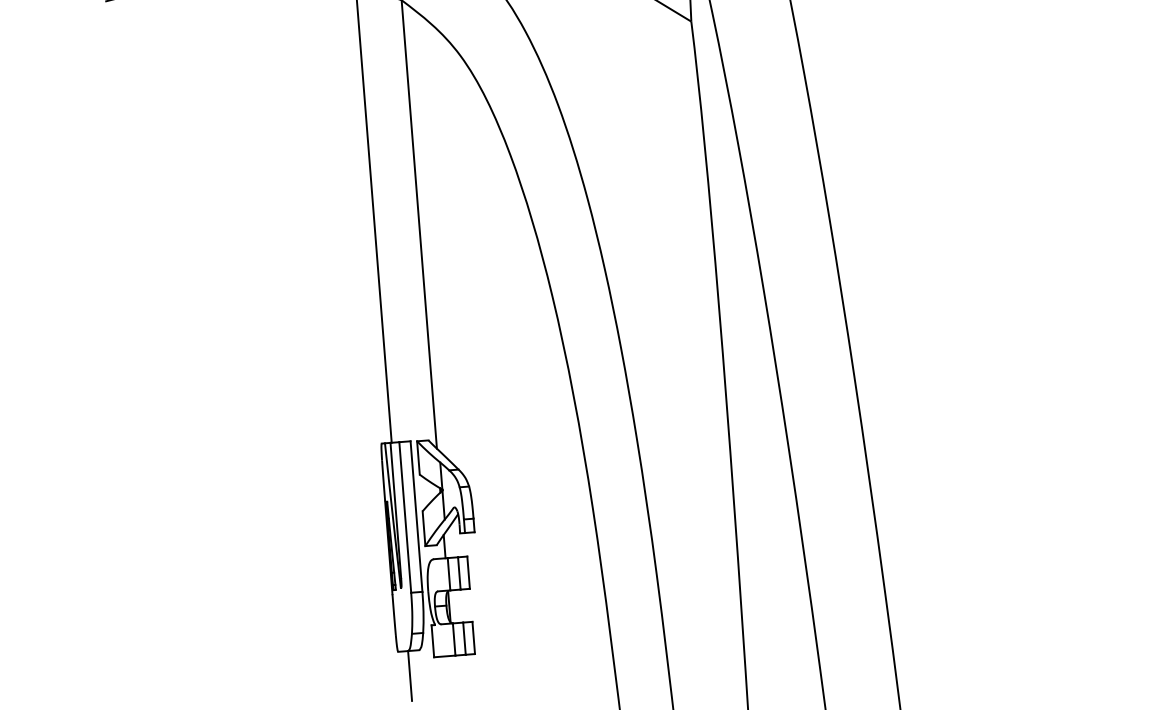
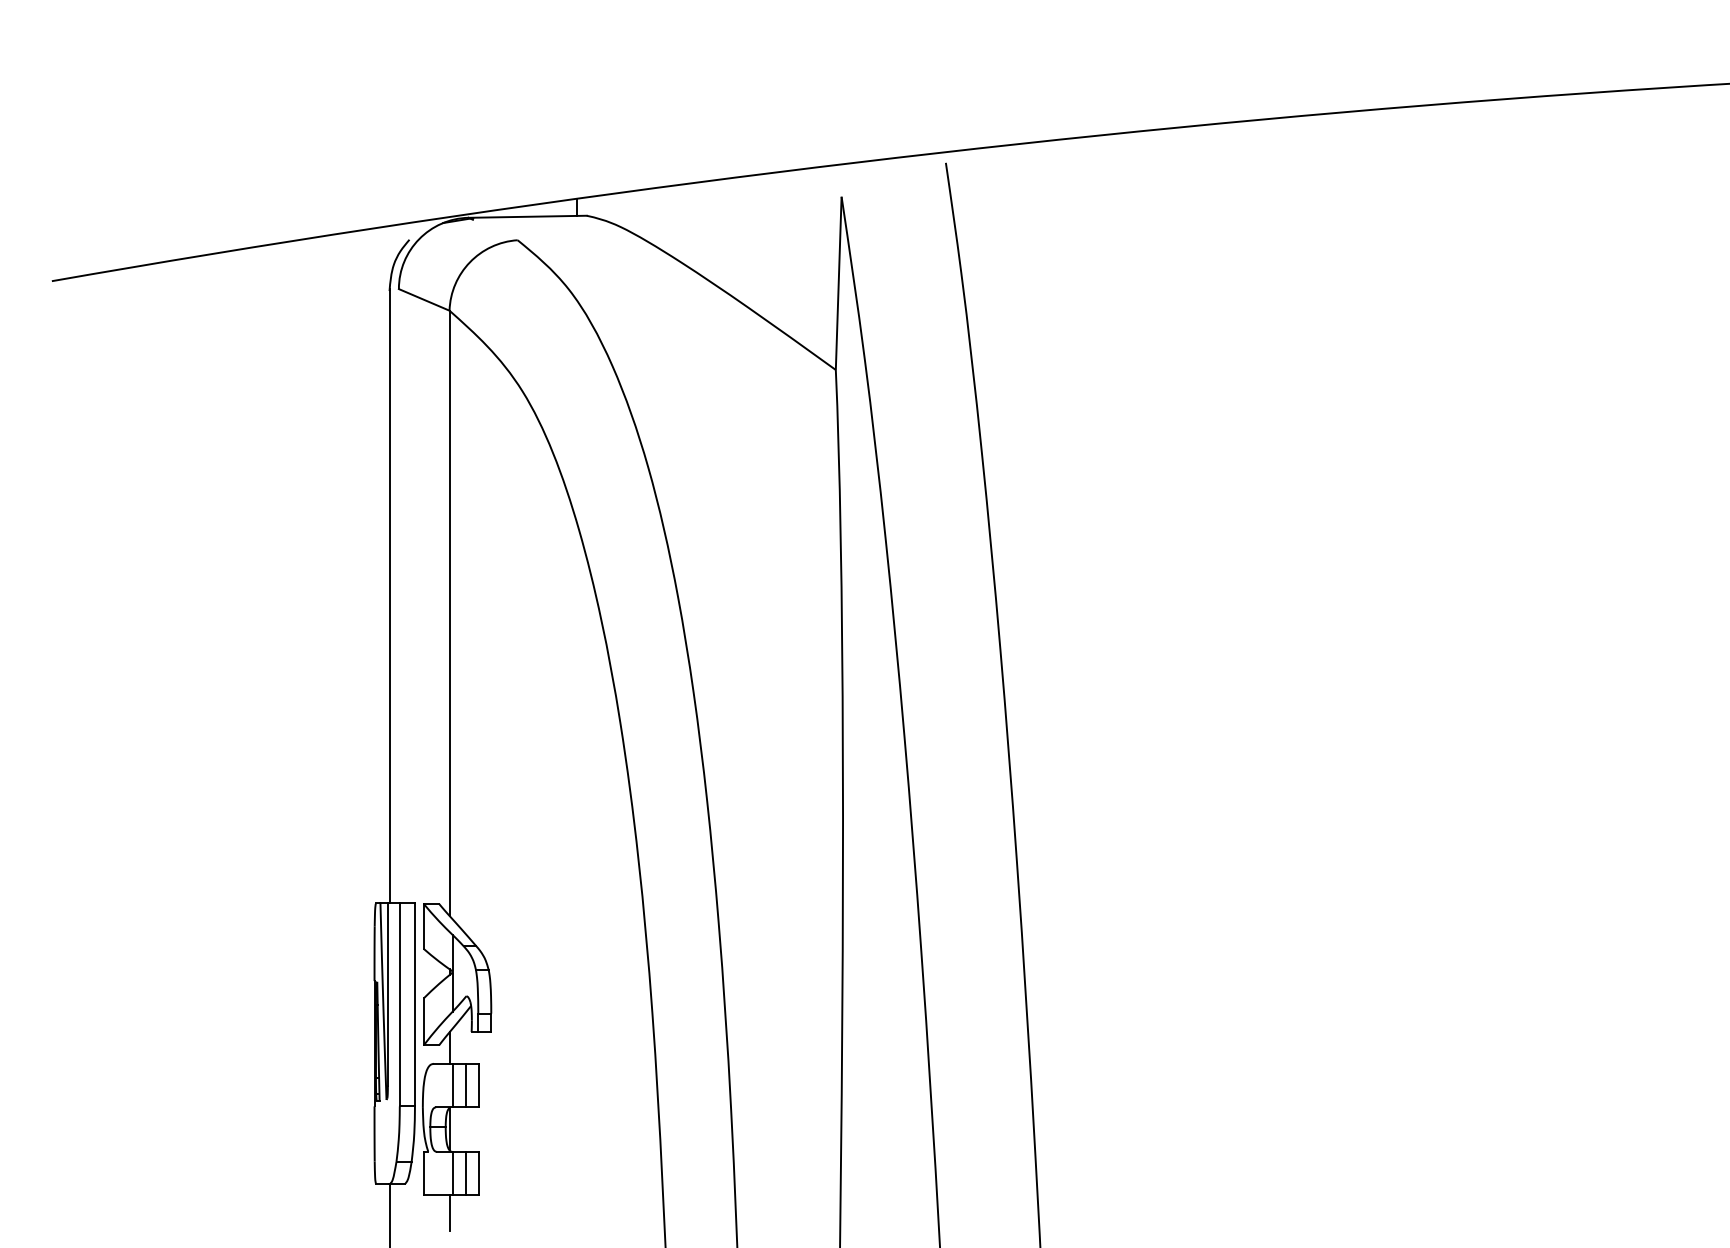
line: (454, 669) -> (449, 1213), added

